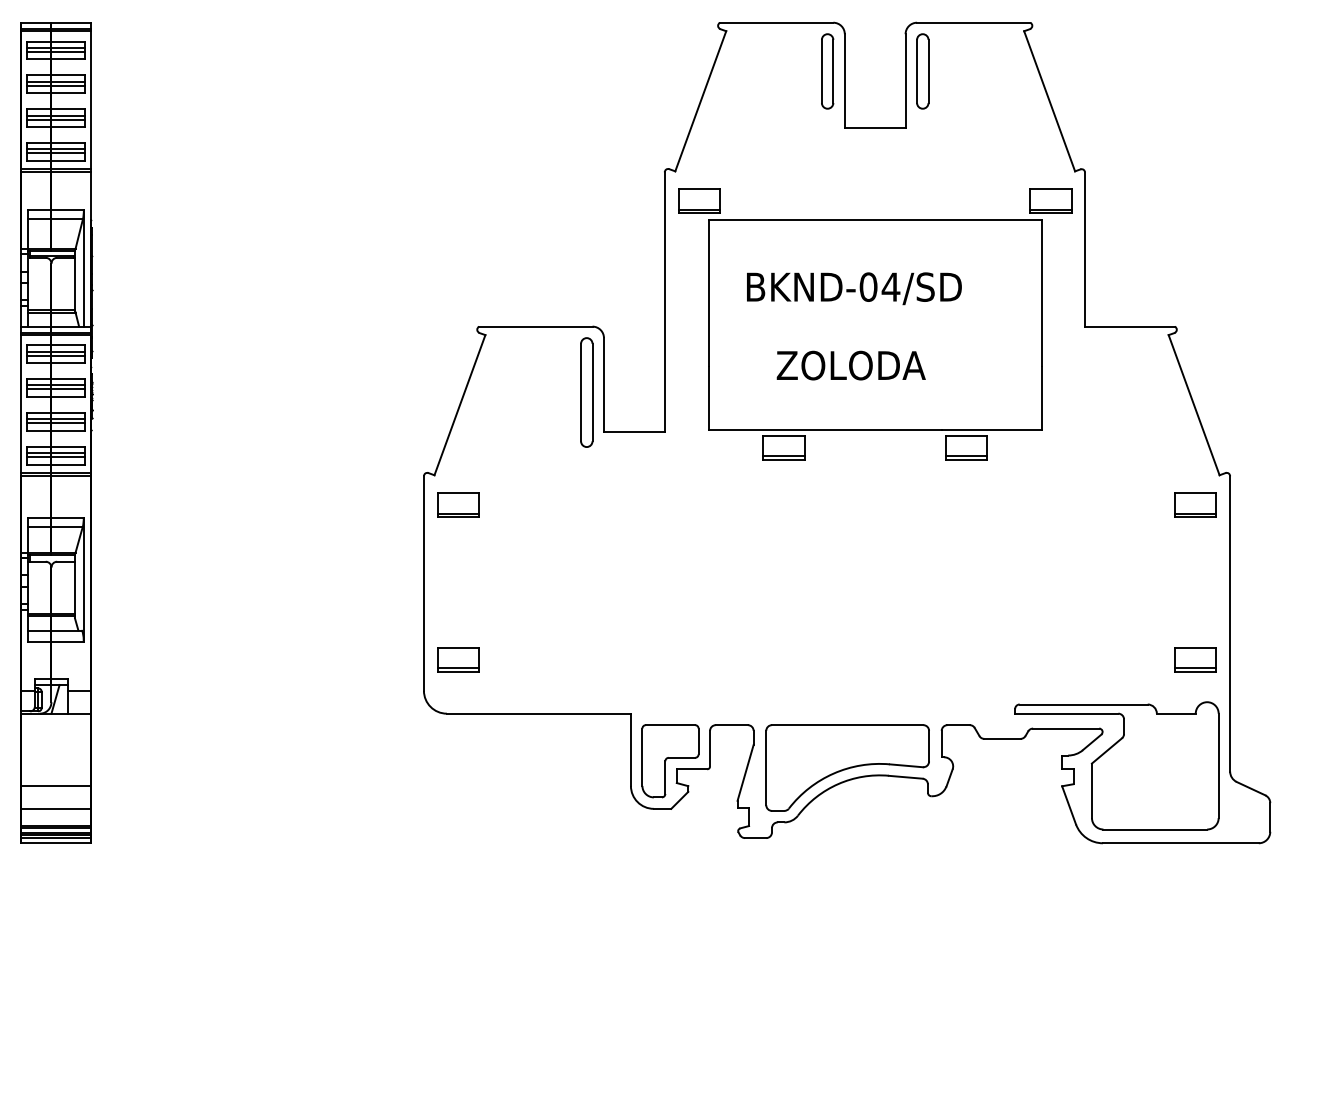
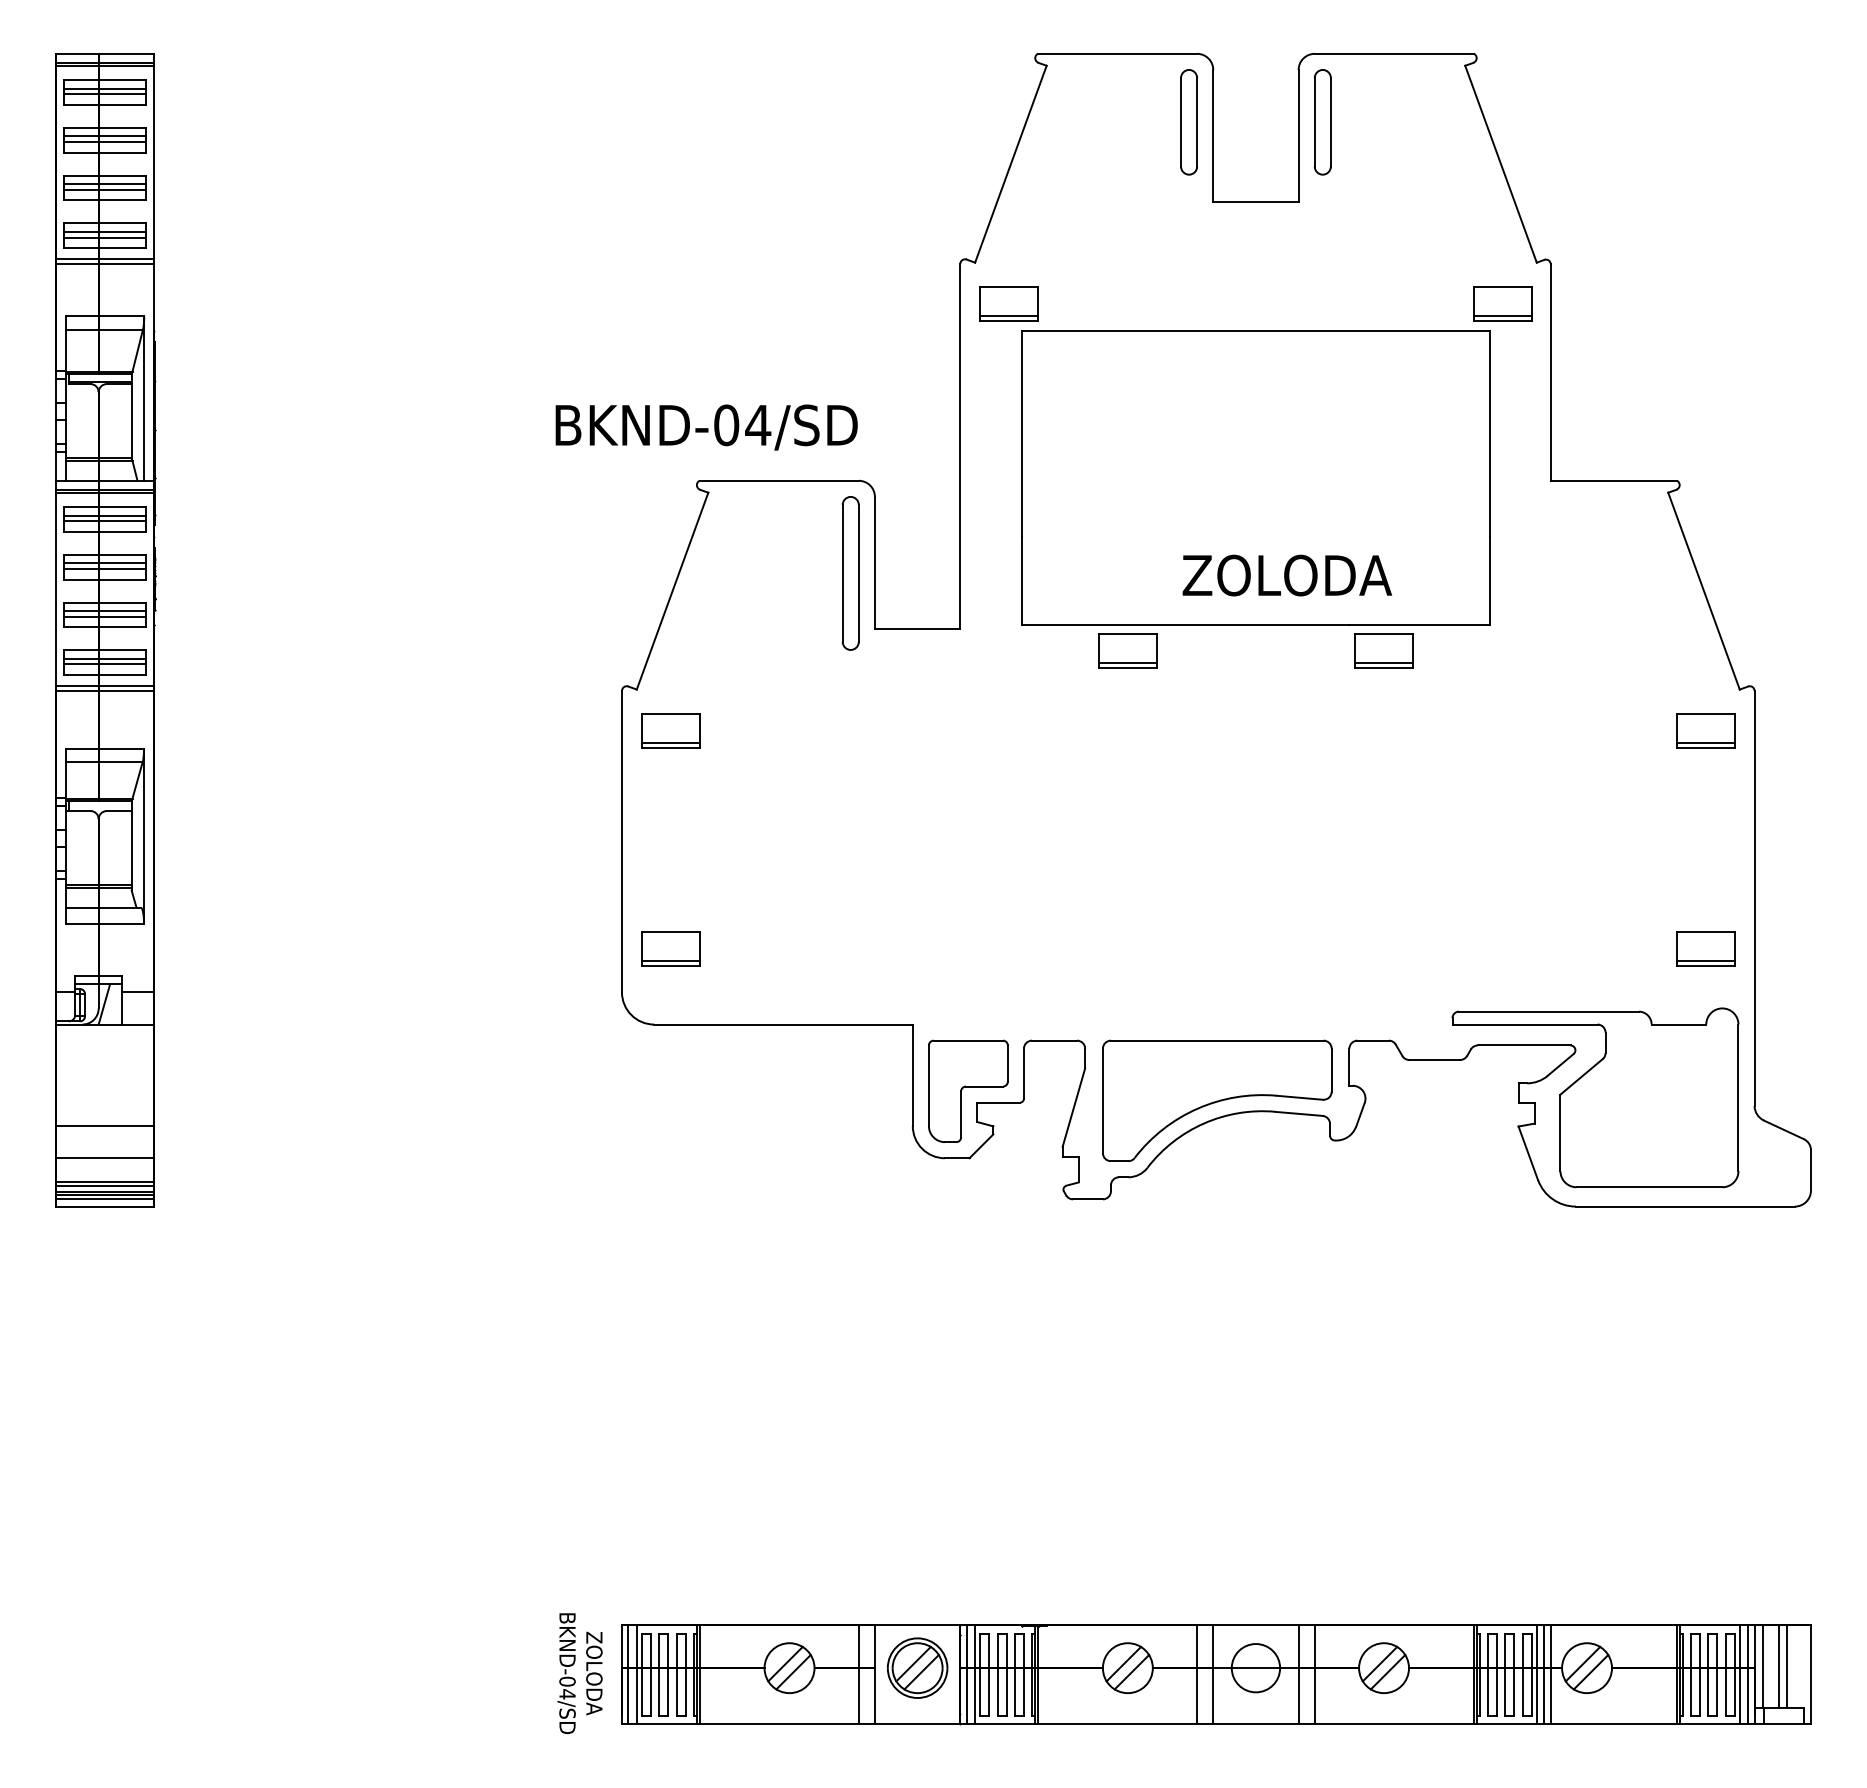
text: (854, 288) -> (706, 427), moved
text: (851, 365) -> (1287, 575), moved

